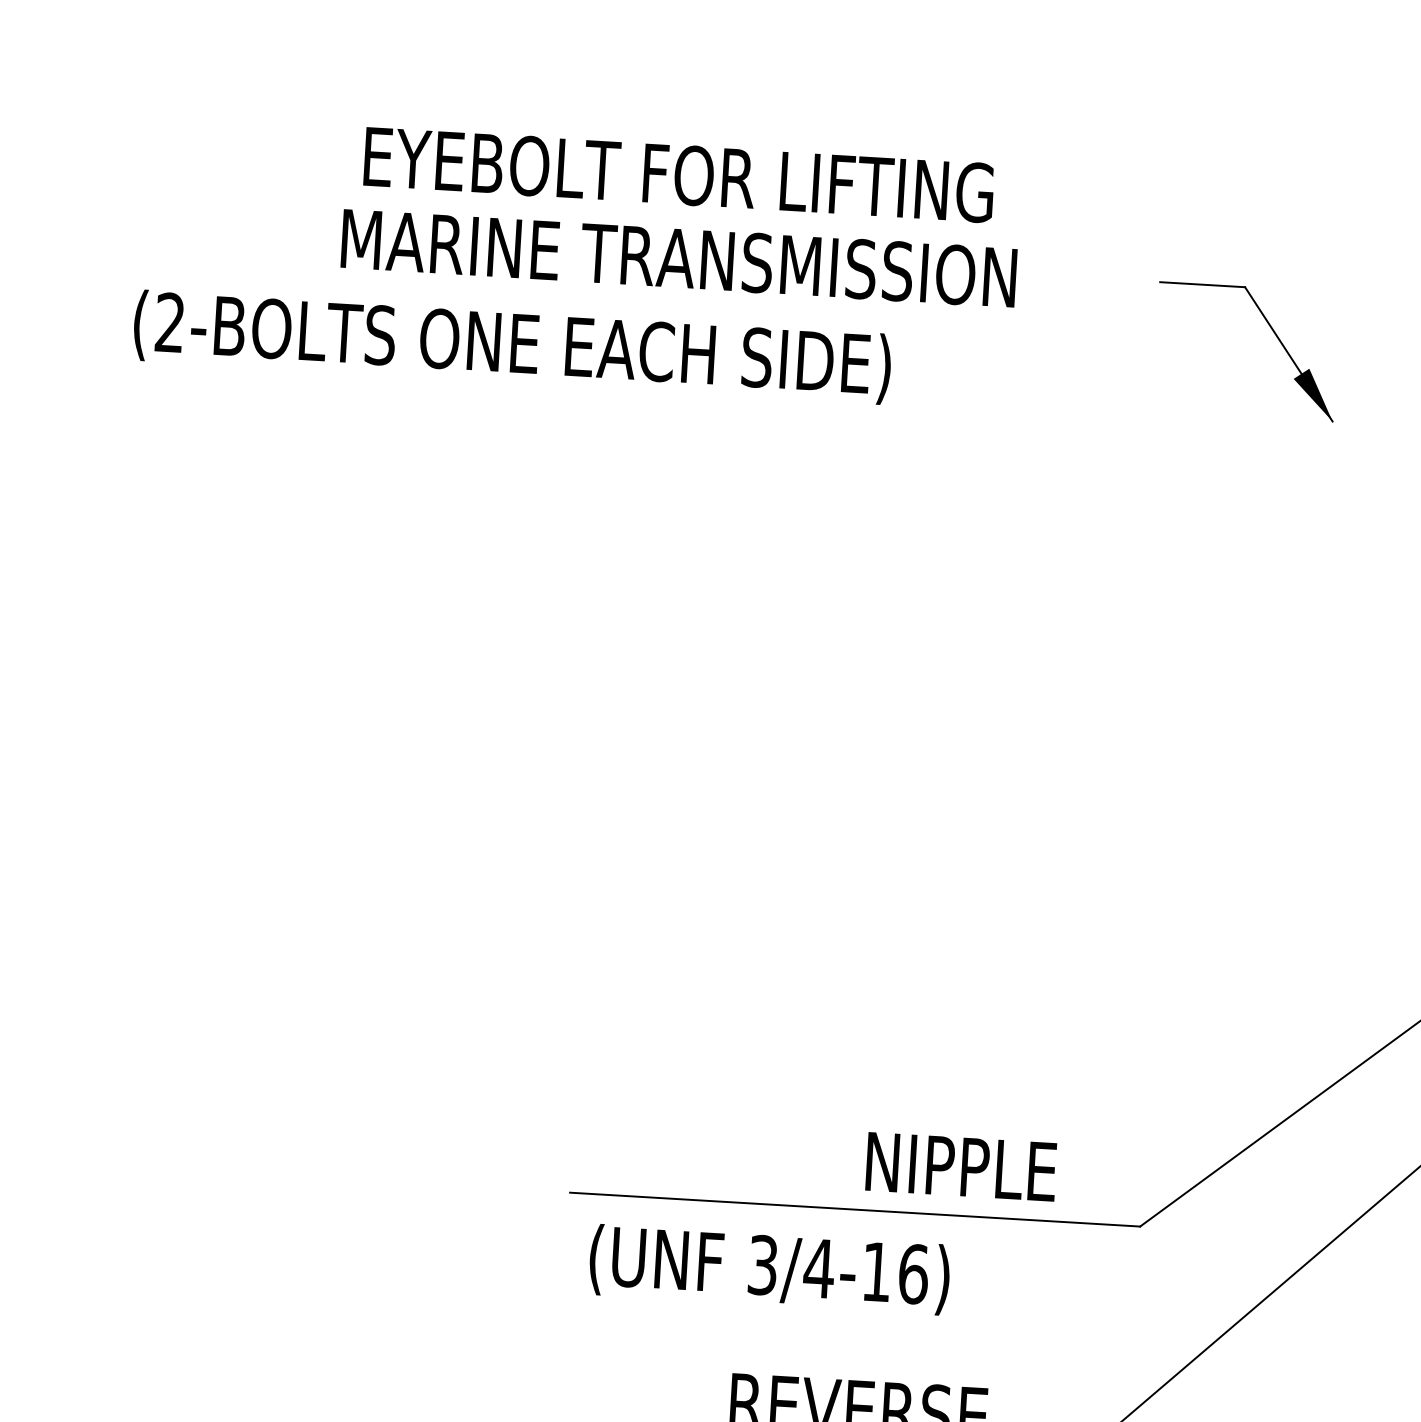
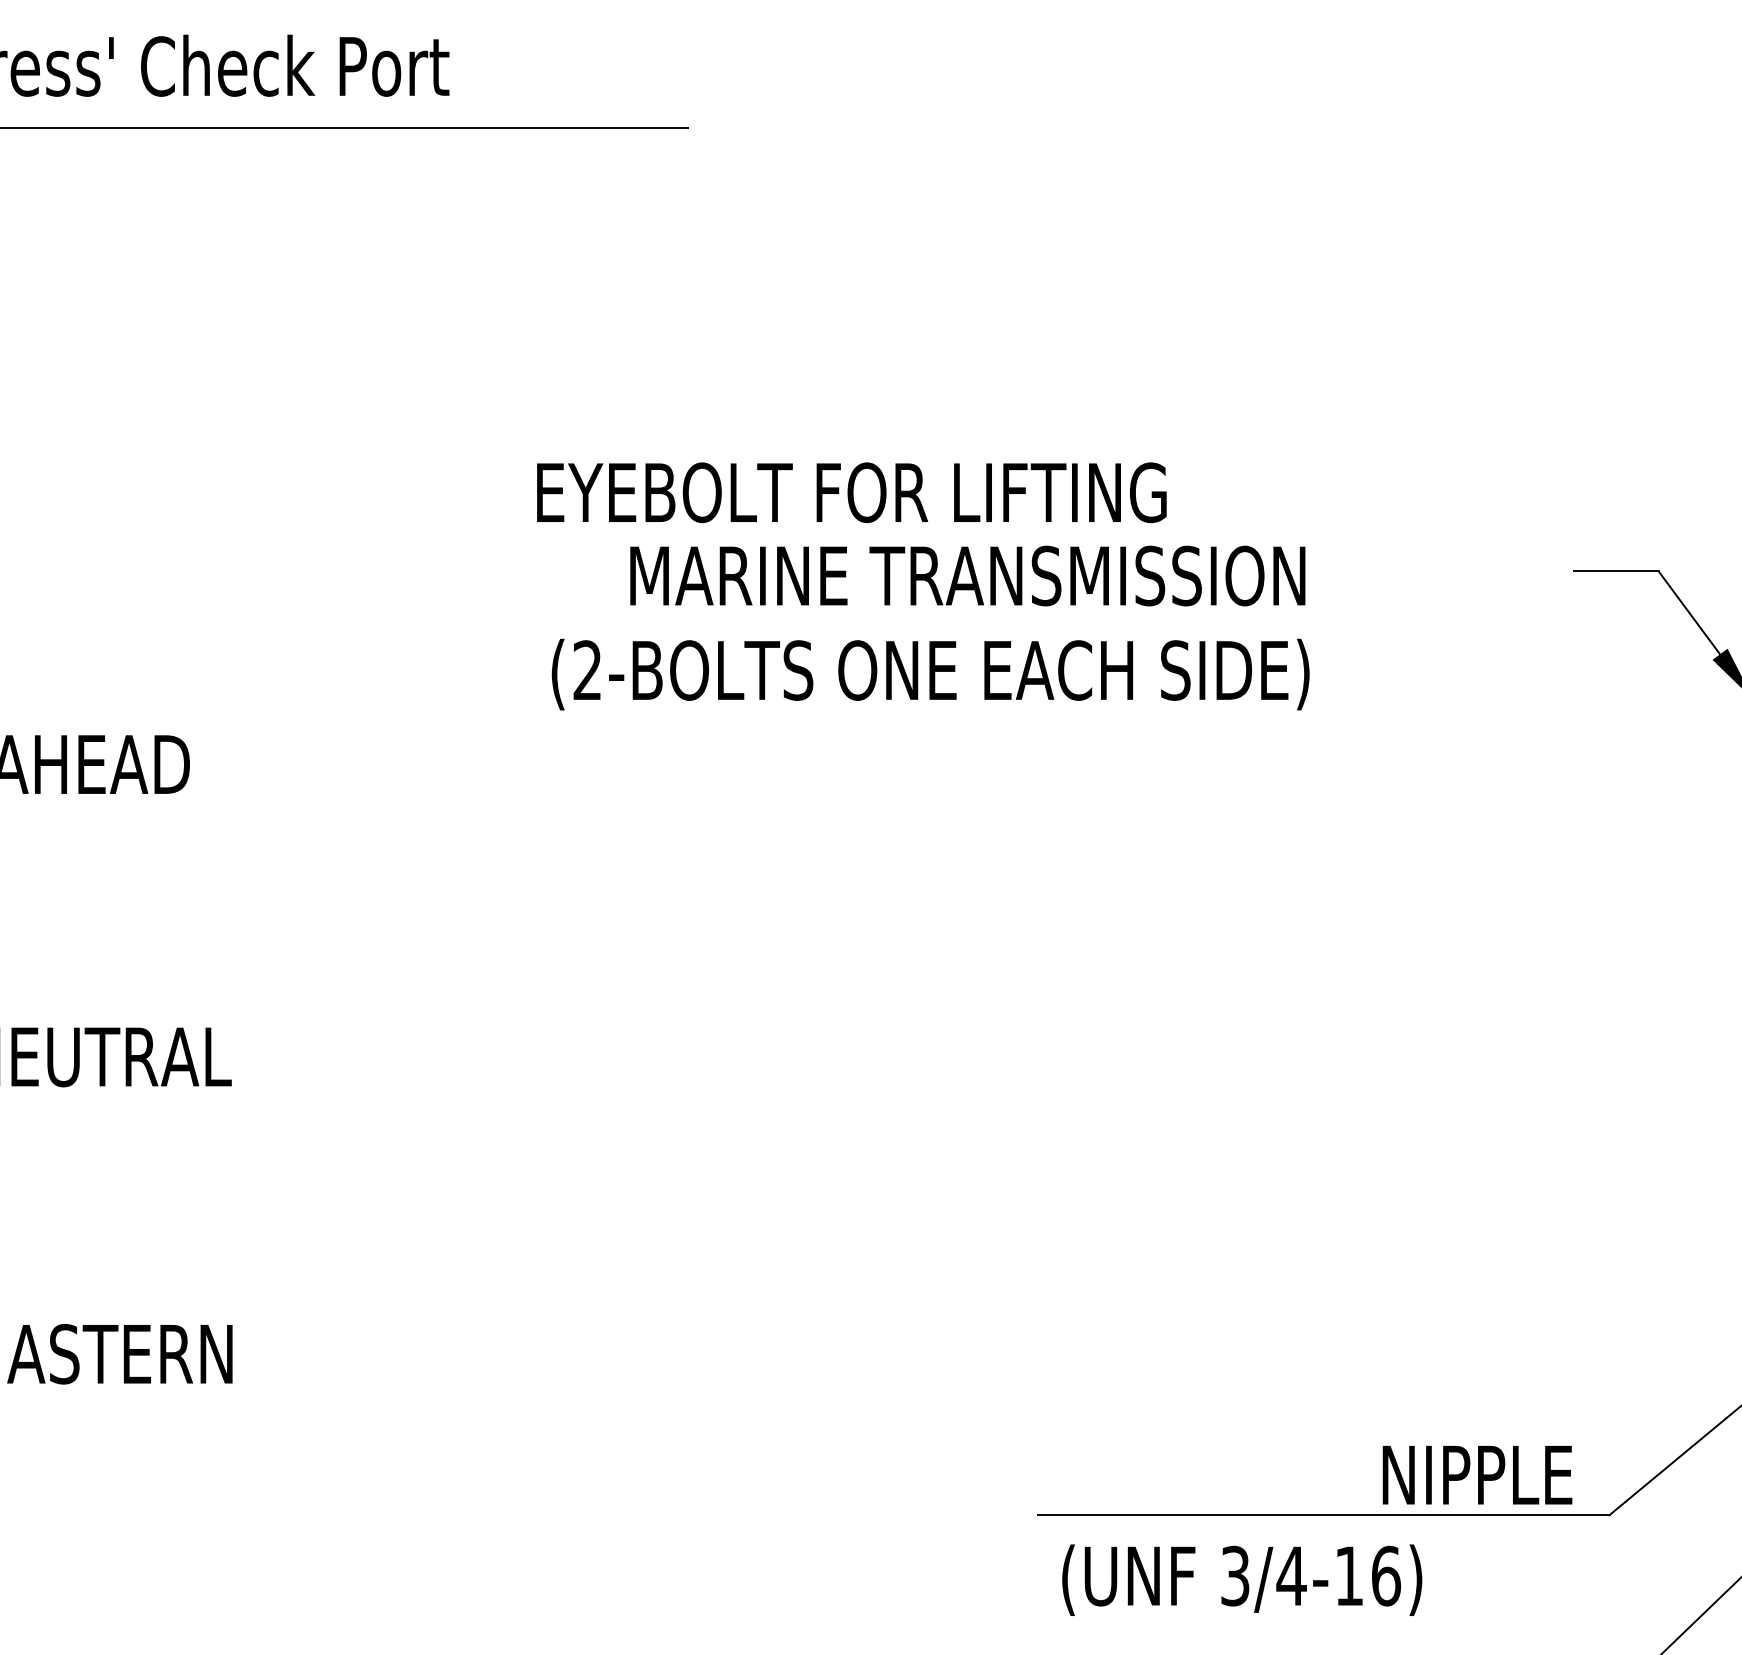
text: (678, 174) -> (851, 492), moved
text: (678, 257) -> (967, 575), moved
text: (961, 1167) -> (1477, 1475), moved

